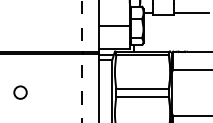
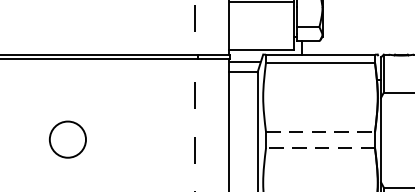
line: (143, 89) -> (322, 133), solid -> dashed
circle: (20, 92) -> (67, 139), size x1.4
line: (142, 96) -> (320, 147), solid -> dashed

